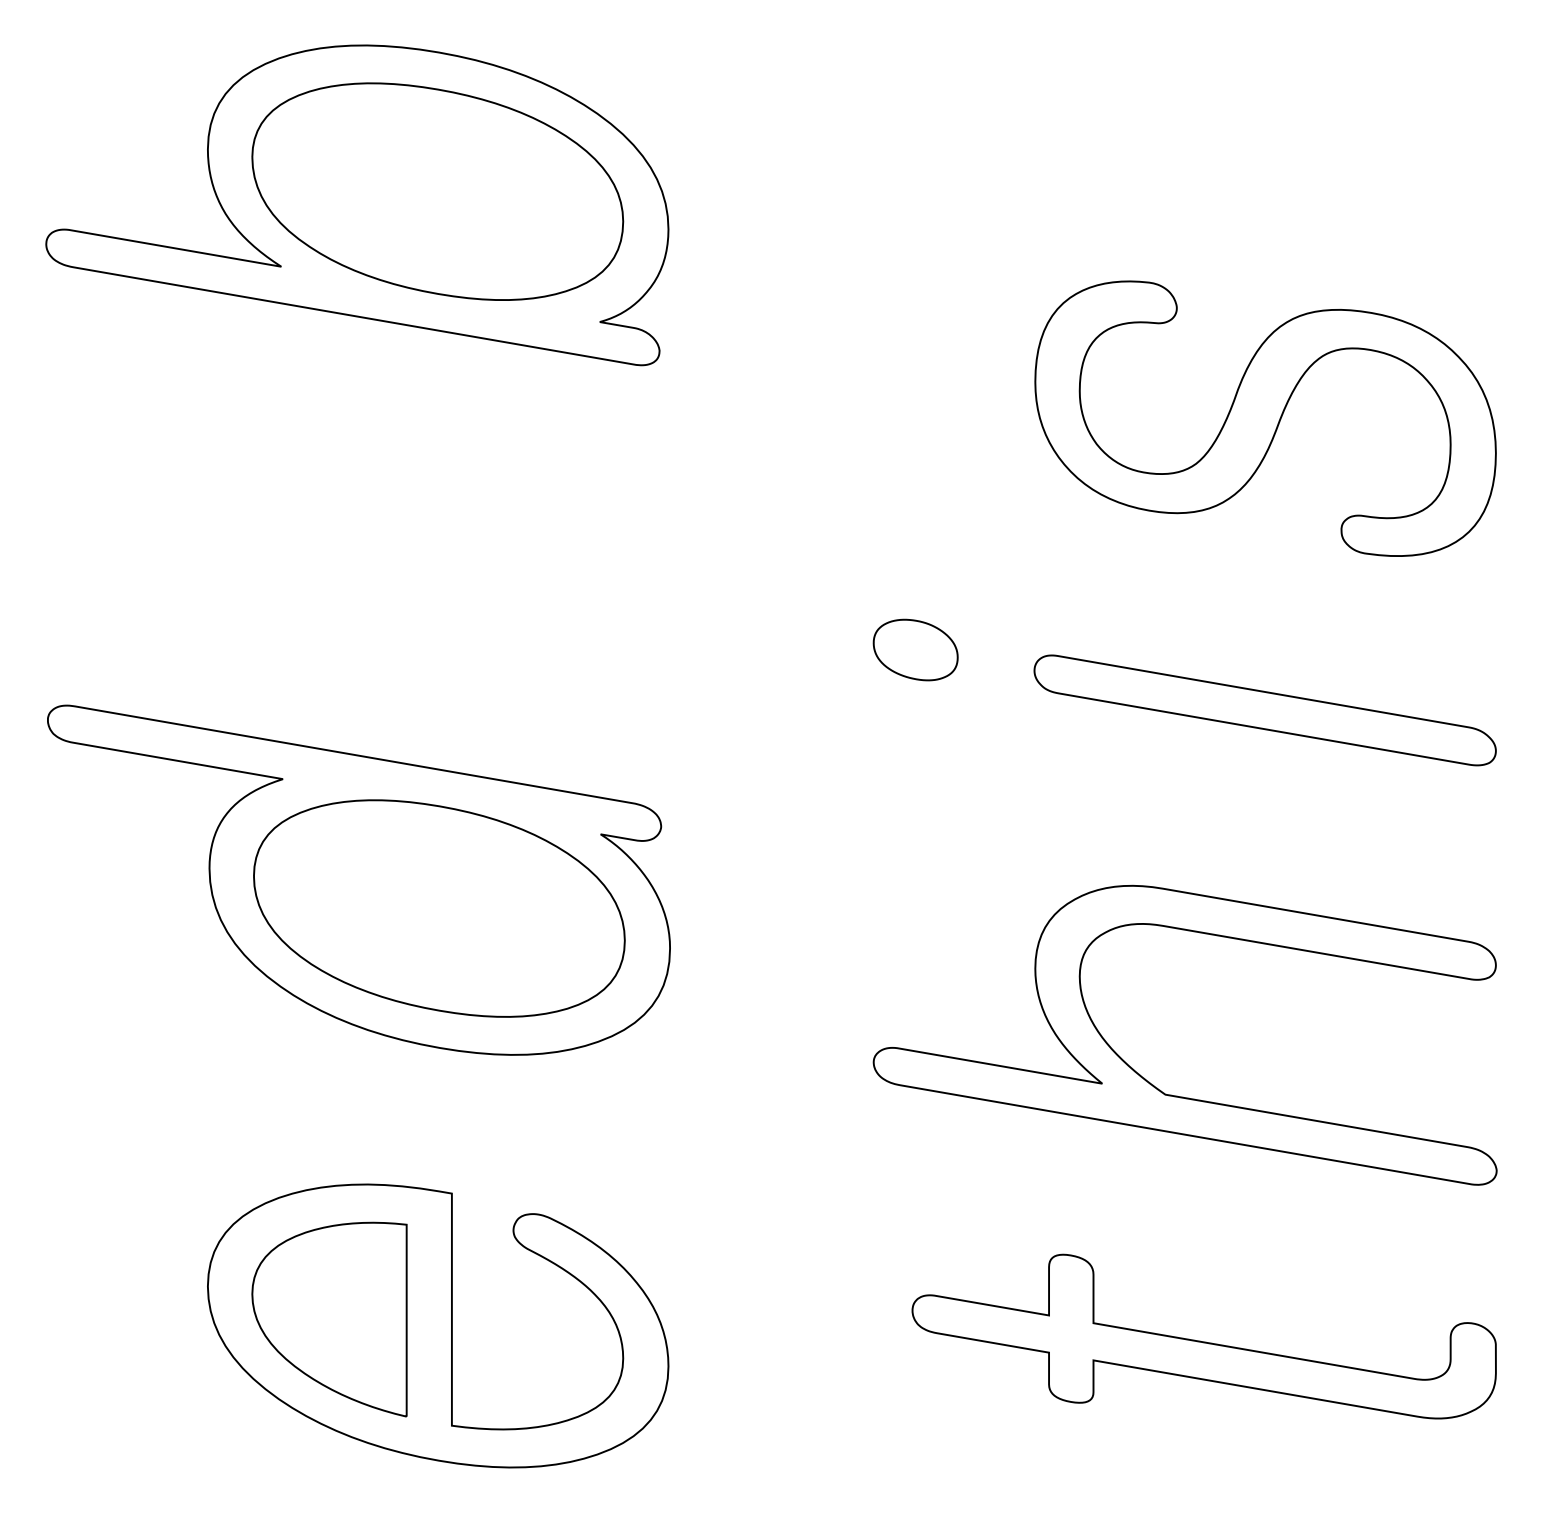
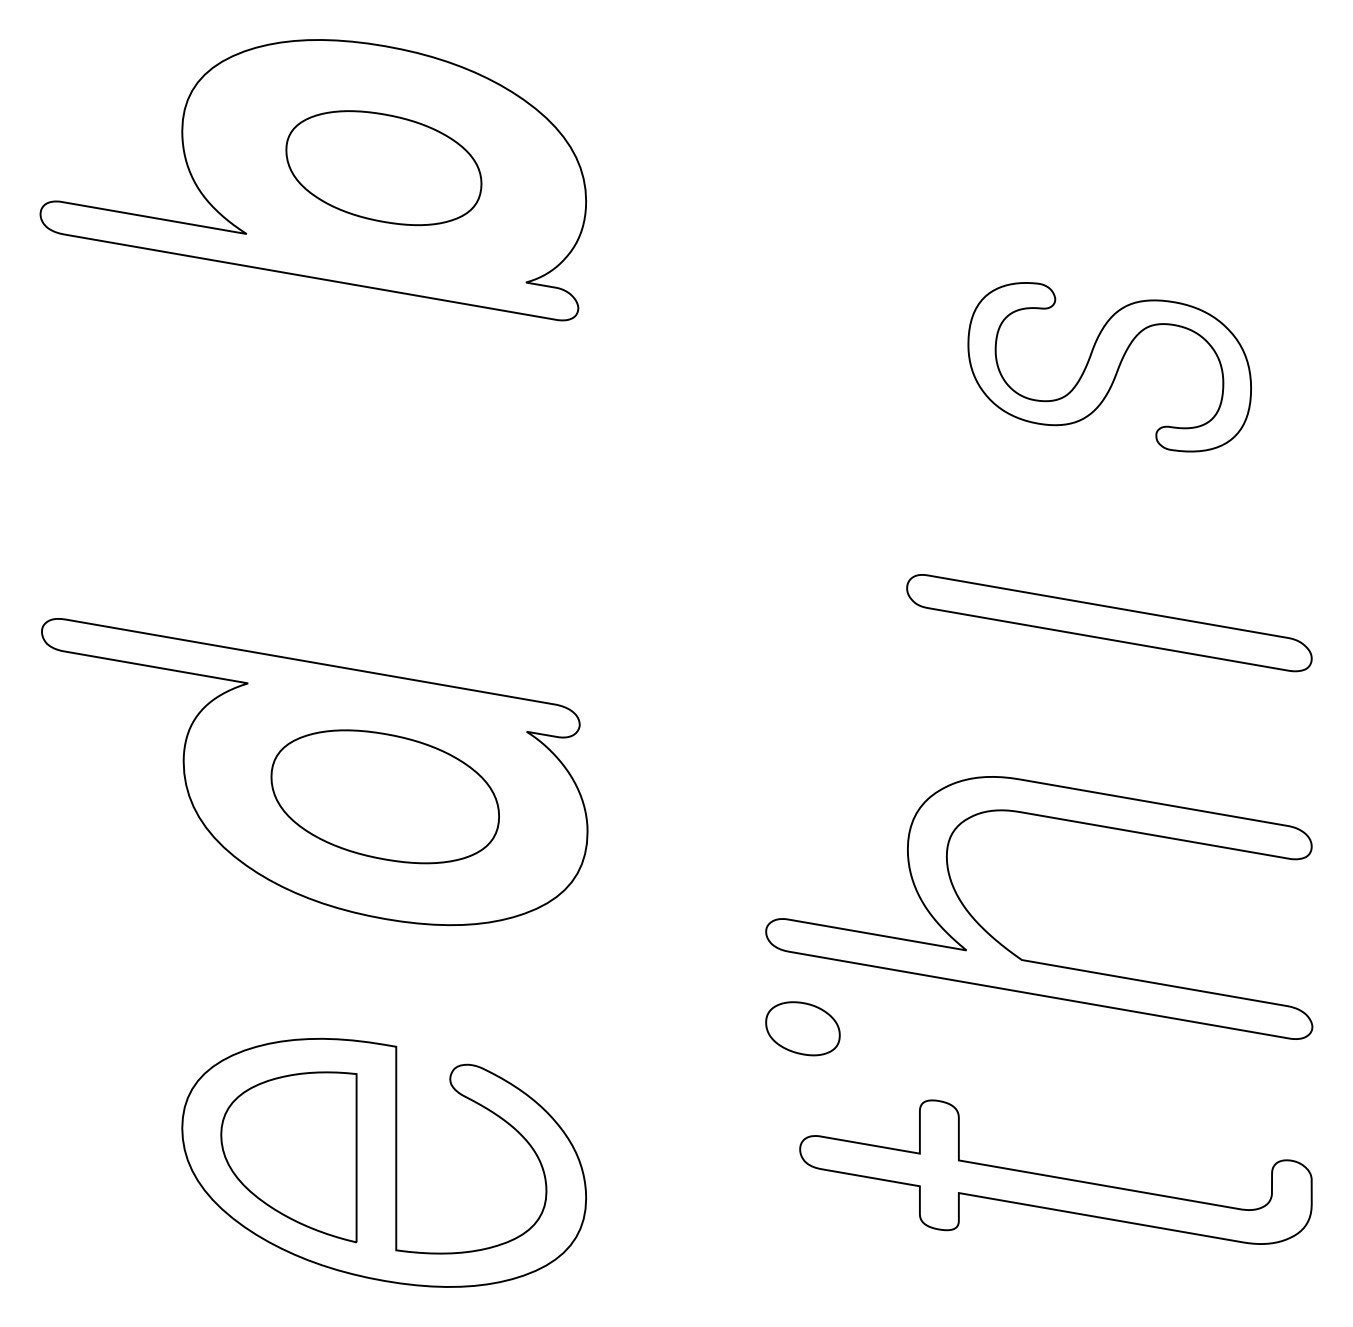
part: (437, 191) -> (383, 168), size x0.6
part: (1265, 418) -> (1109, 367), size x0.7
part: (915, 649) -> (802, 1028), moved
part: (439, 908) -> (385, 796), size x0.7

